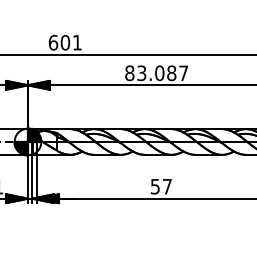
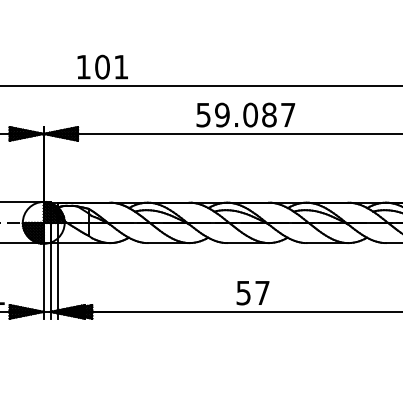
text: (53, 42) -> (83, 66), 601 -> 101
text: (135, 73) -> (212, 115), 83.087 -> 59.087

